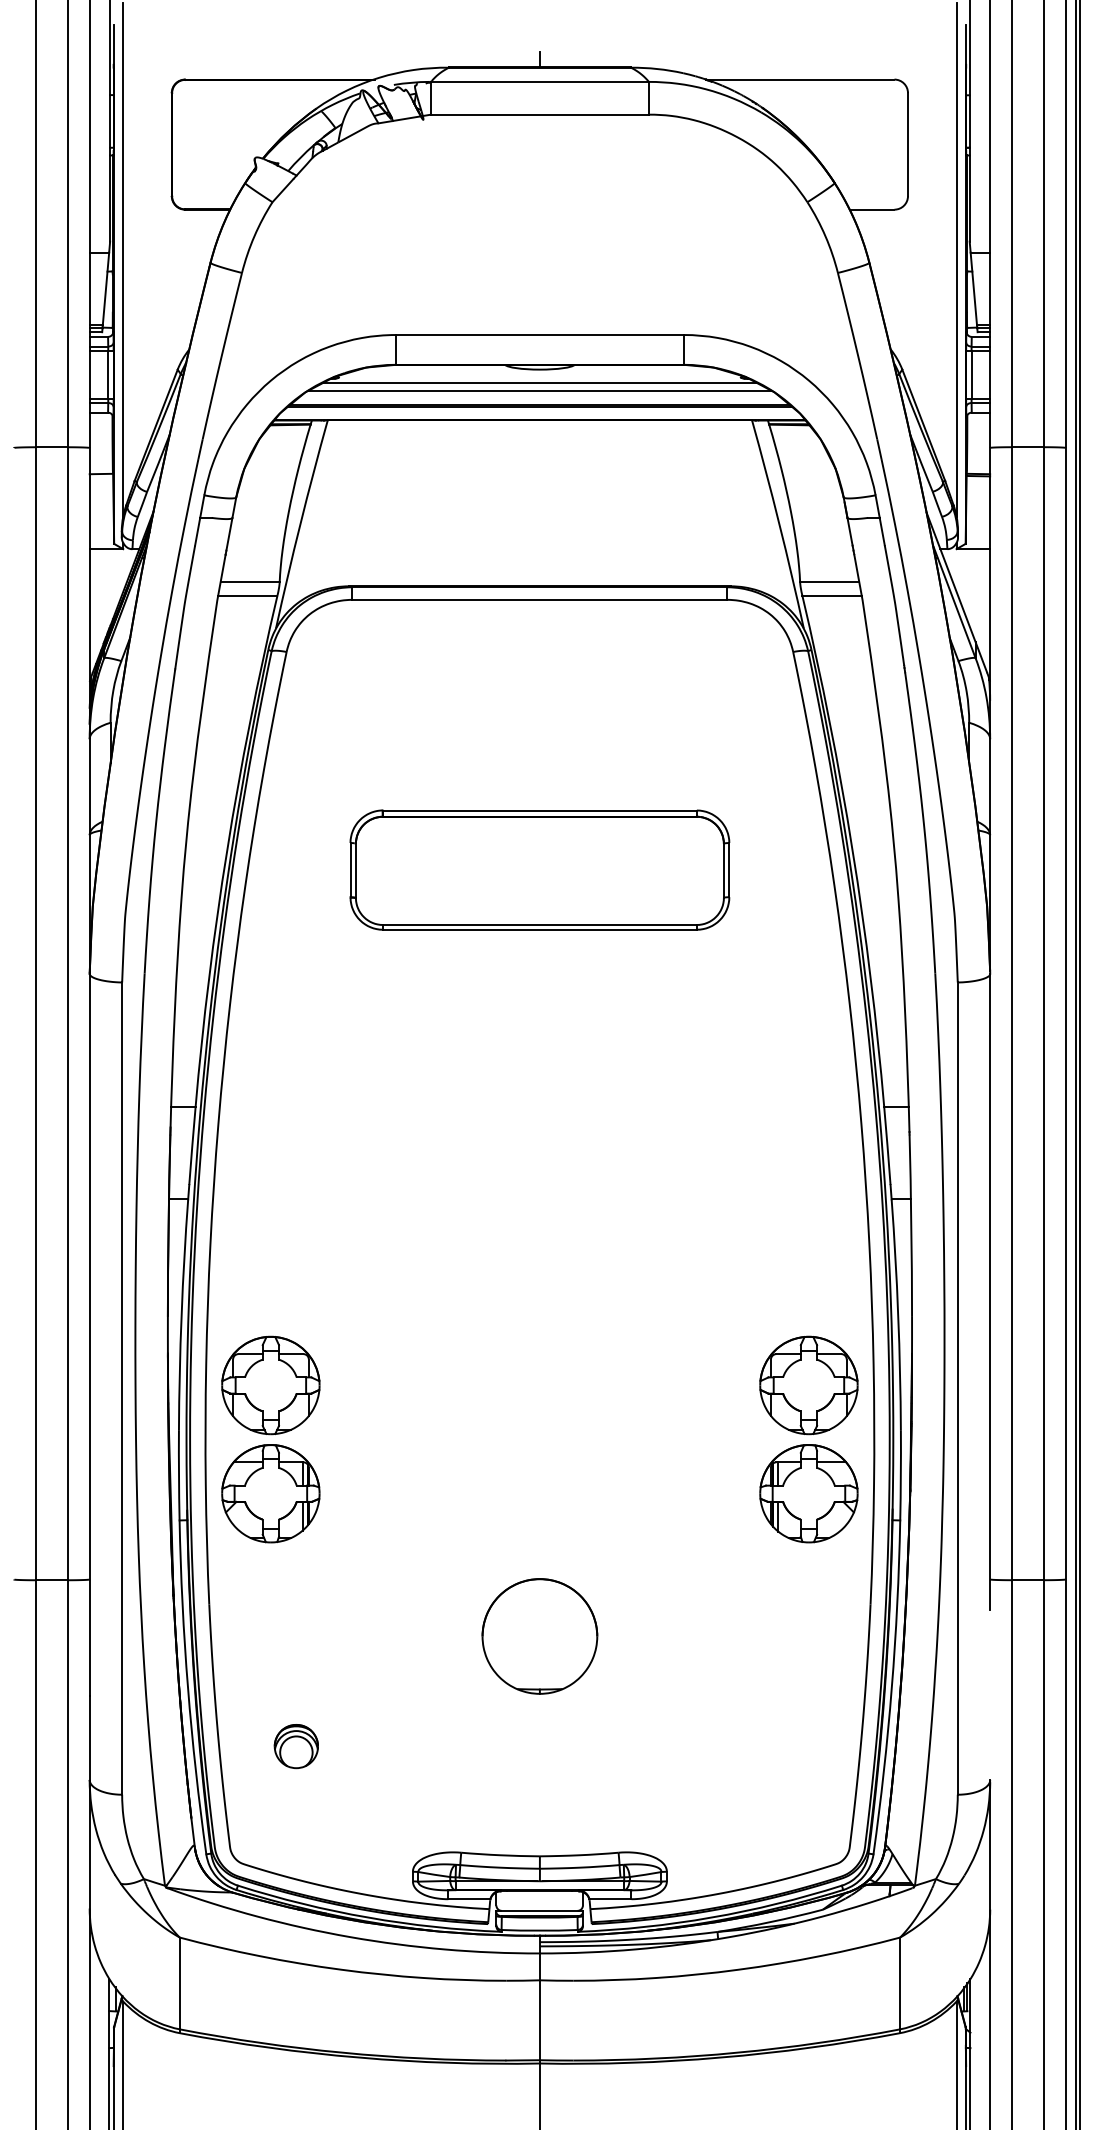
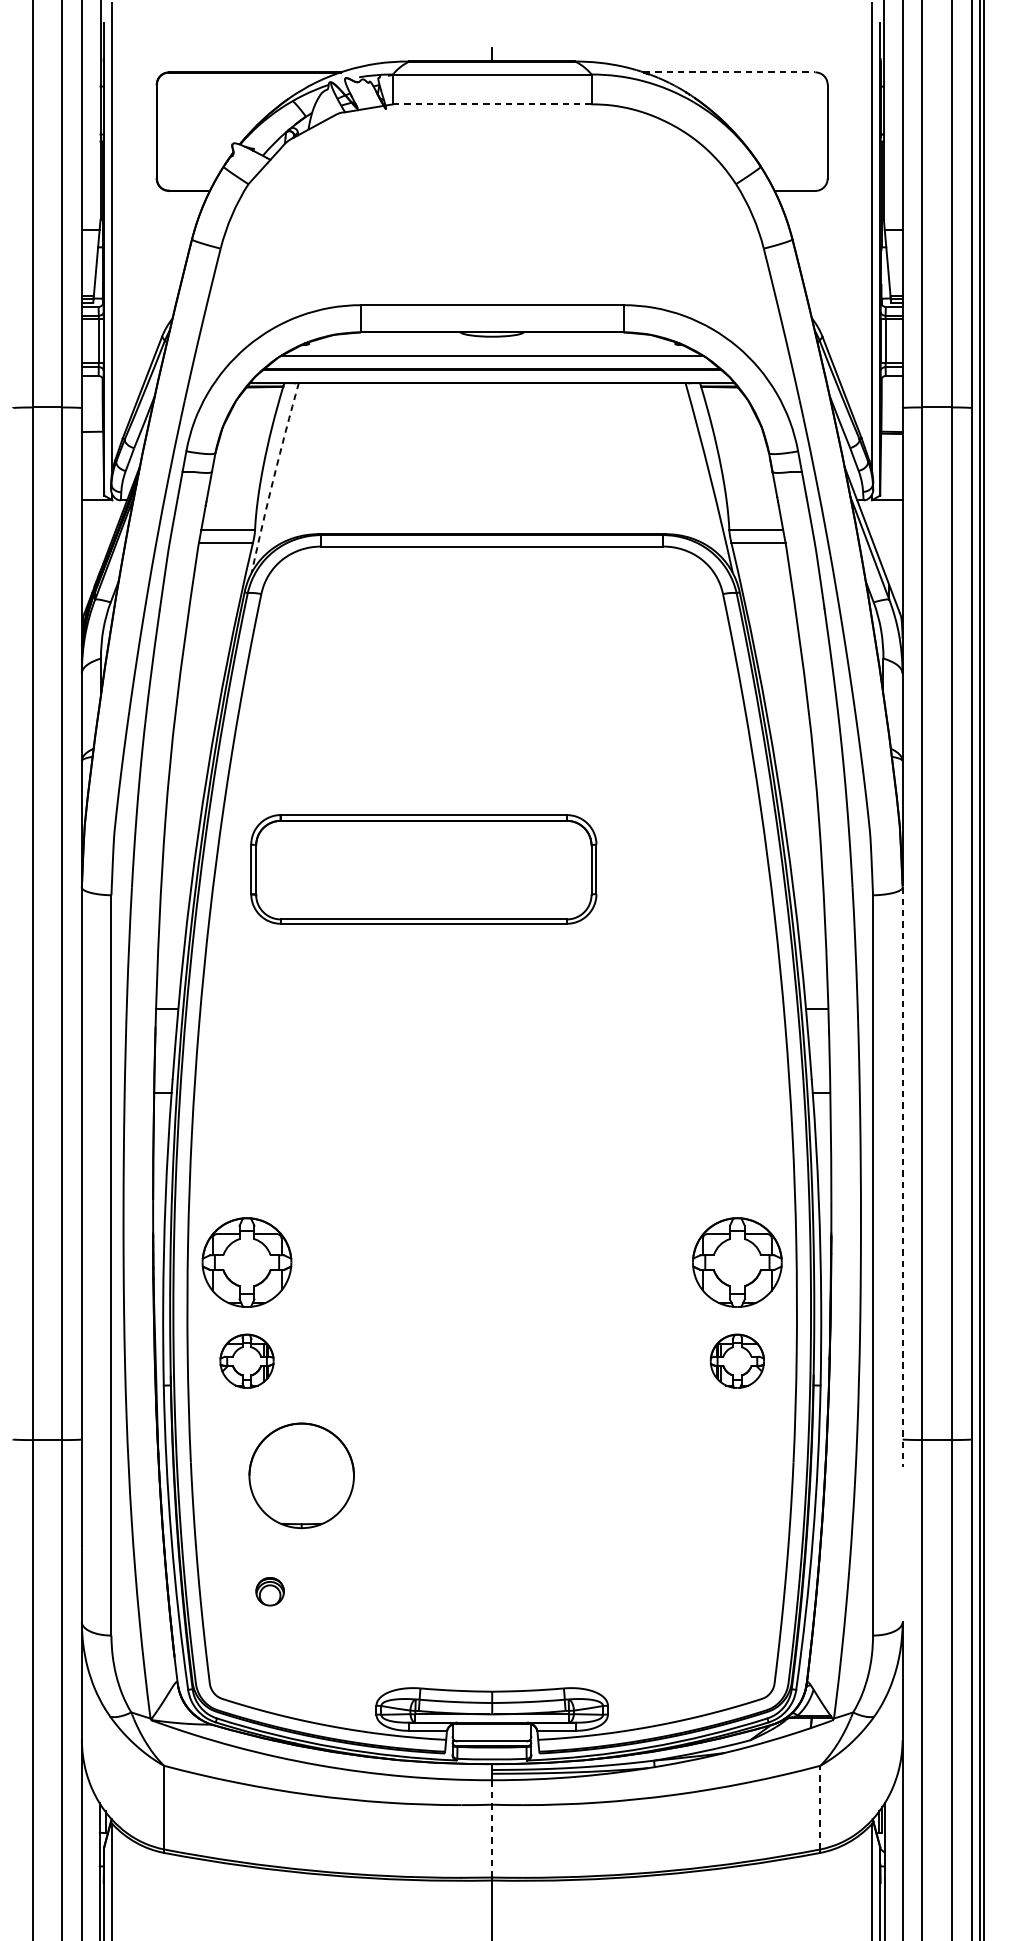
line: (800, 79) -> (729, 72), solid -> dashed
line: (539, 114) -> (491, 104), solid -> dashed
line: (539, 383) -> (491, 349), removed
arc: (300, 524) -> (274, 477), solid -> dashed
part: (539, 869) -> (423, 868), moved
line: (990, 1292) -> (902, 1177), solid -> dashed
part: (270, 1493) -> (246, 1361), size x0.6
part: (808, 1493) -> (736, 1361), size x0.6
part: (539, 1636) -> (301, 1475), moved
part: (295, 1746) -> (269, 1591), size x0.7
line: (900, 1983) -> (820, 1807), solid -> dashed
line: (539, 2006) -> (491, 1828), solid -> dashed

